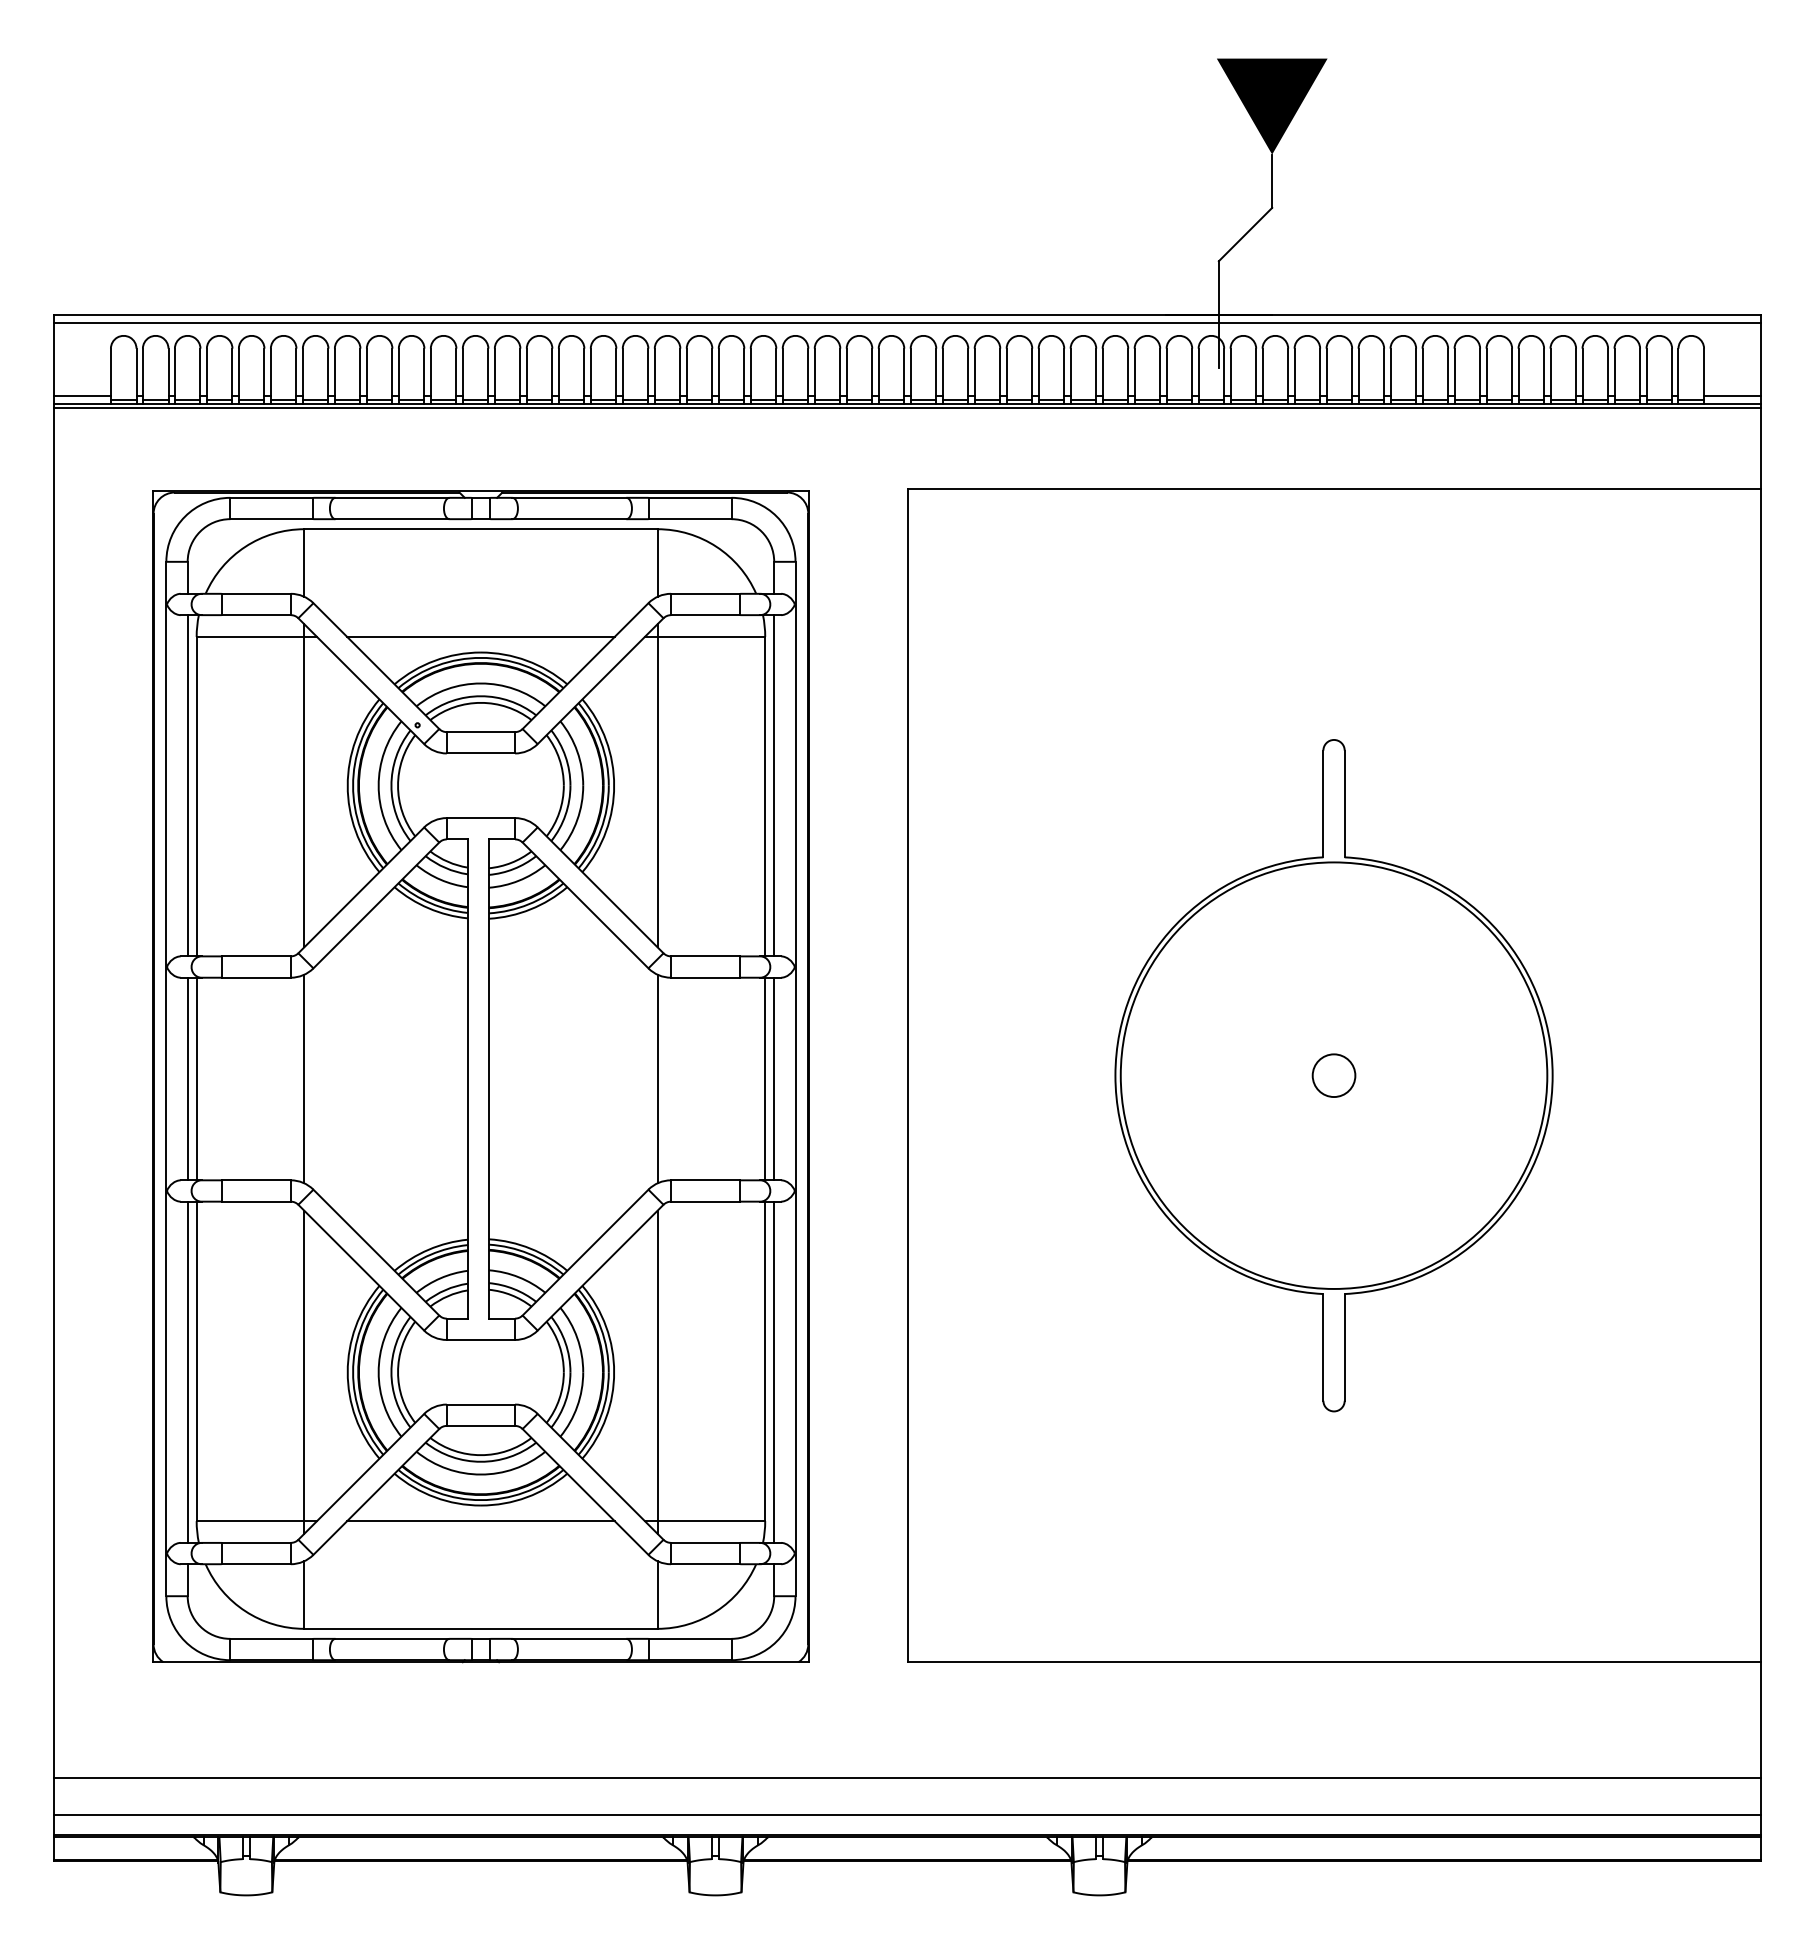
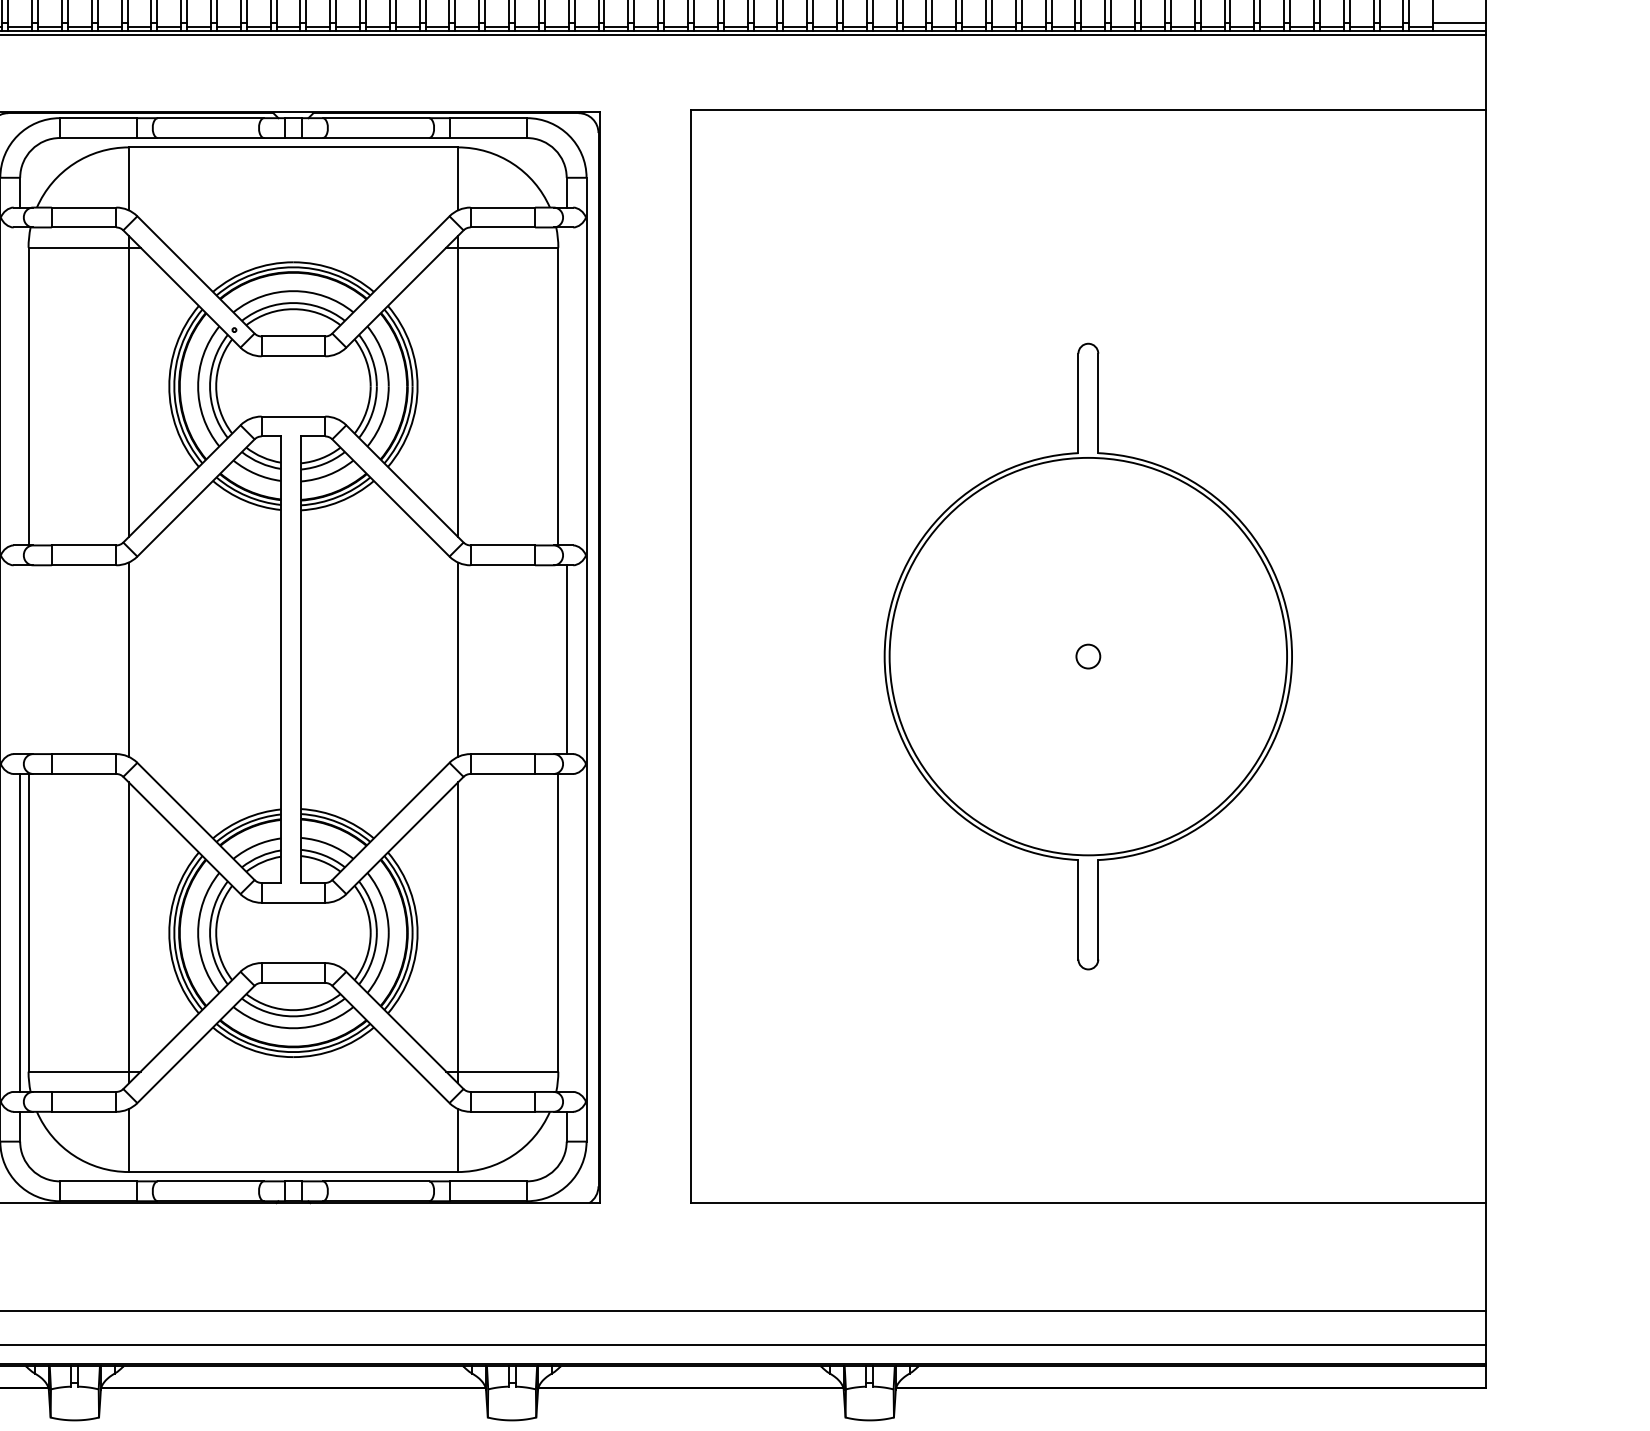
line: (480, 636) -> (293, 247), removed
line: (187, 785) -> (20, 386), removed
line: (774, 785) -> (566, 386), removed
circle: (1333, 1075) -> (1087, 656), size x0.6
line: (187, 1078) -> (20, 659), removed
line: (196, 1078) -> (28, 659), removed
line: (765, 1078) -> (558, 659), removed
line: (774, 1371) -> (566, 932), removed
line: (480, 1521) -> (293, 1072), removed

